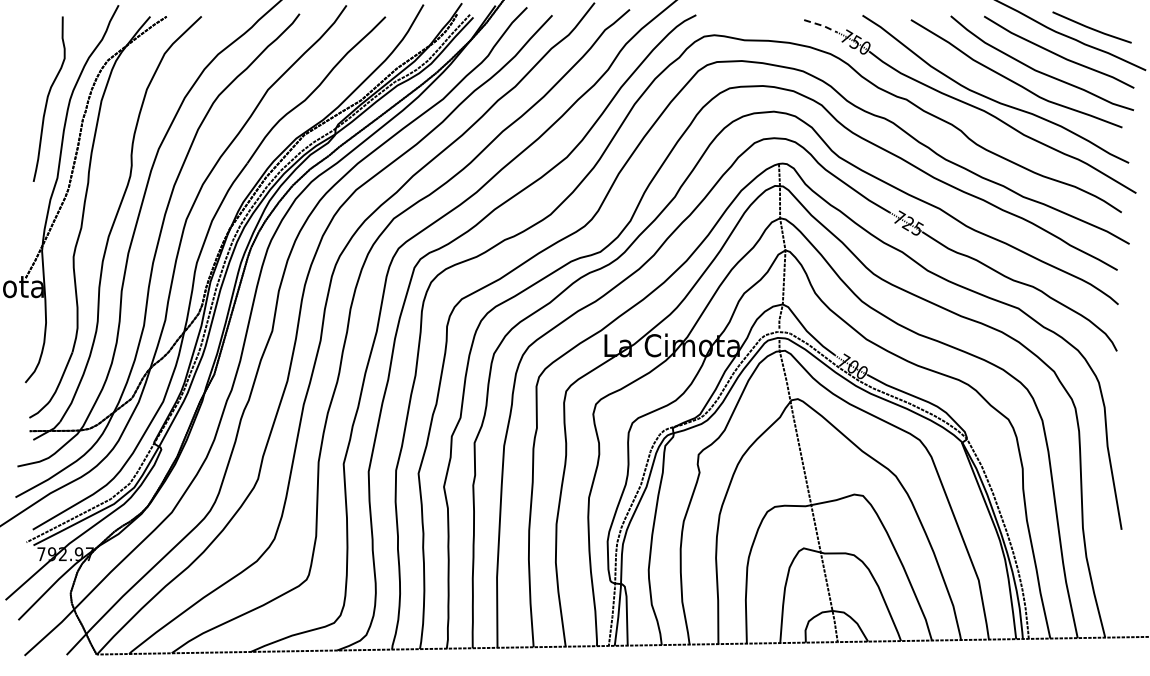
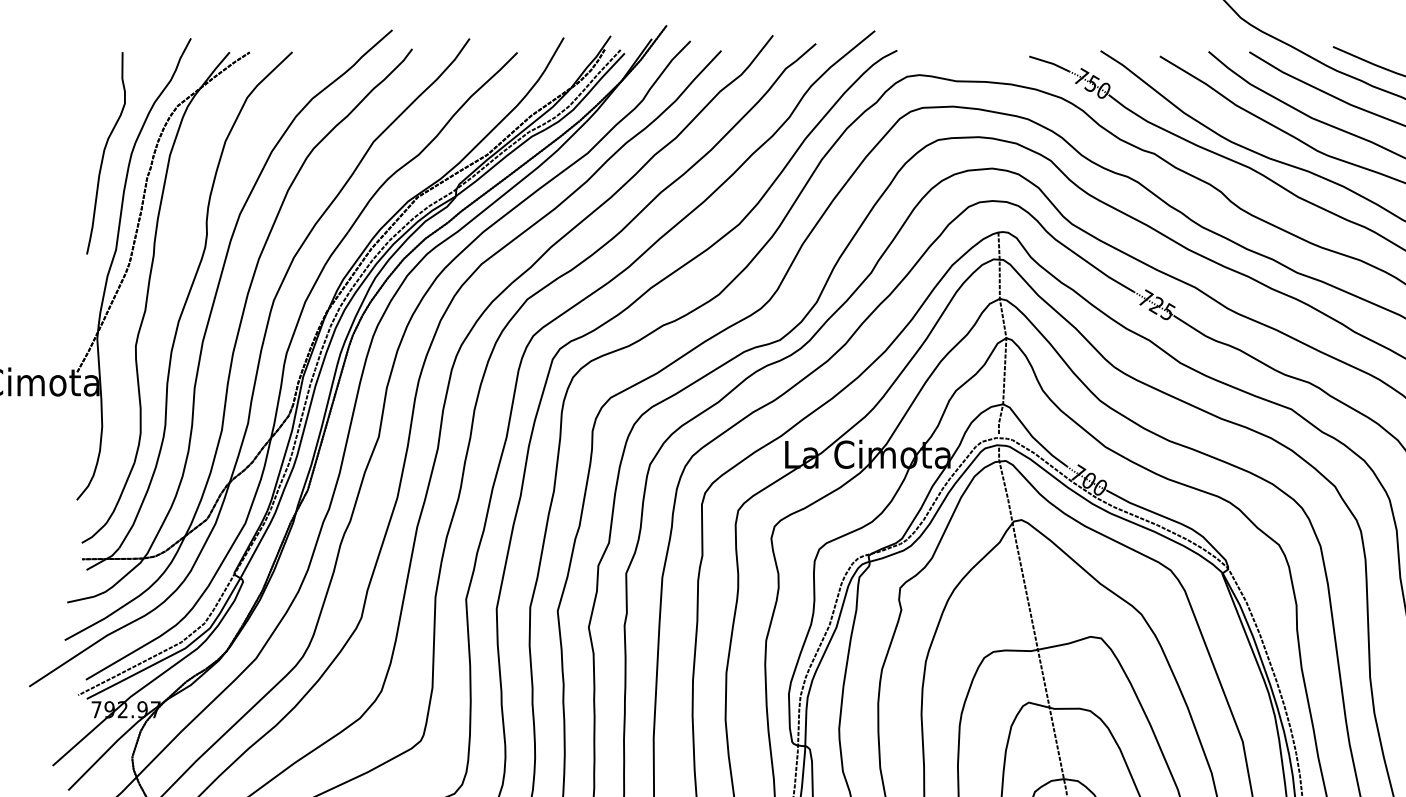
line: (822, 25) -> (1051, 63), dashed -> solid

